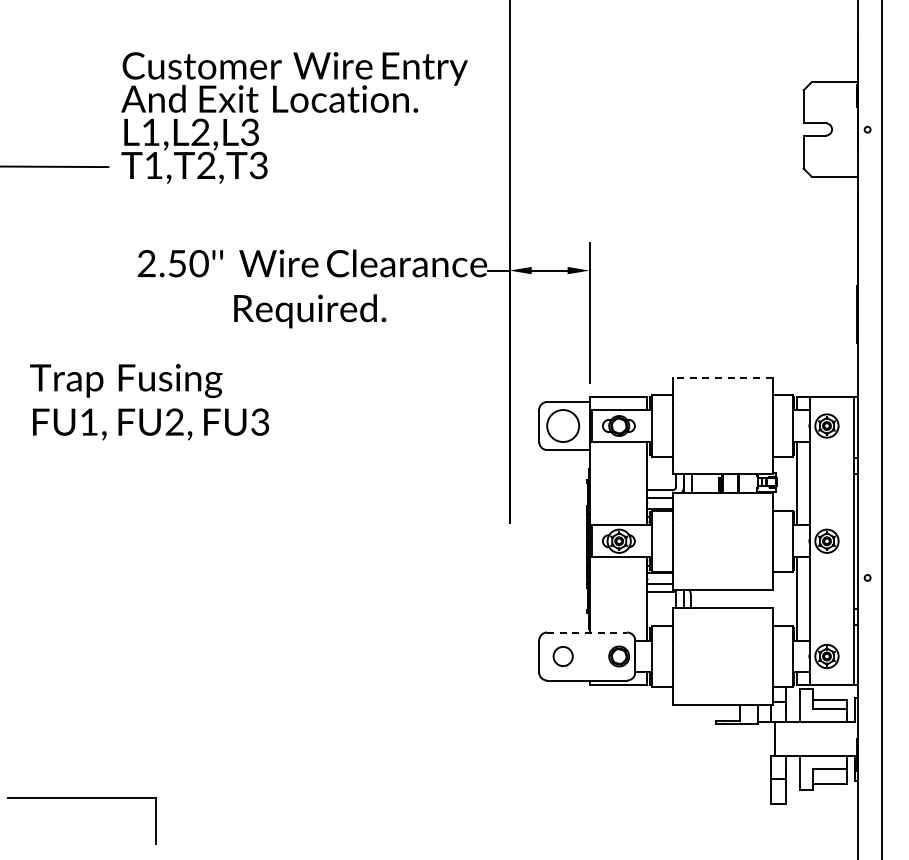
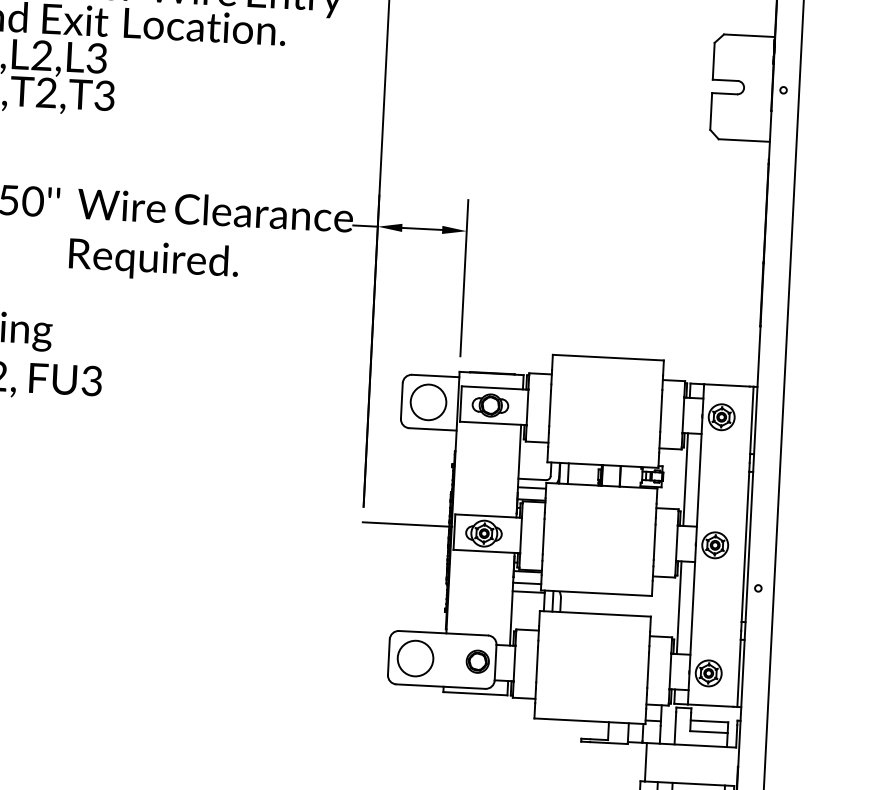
line: (722, 377) -> (608, 357), dashed -> solid
line: (549, 536) -> (407, 524), added
line: (587, 632) -> (443, 633), dashed -> solid
circle: (563, 656) -> (415, 658), size x1.67

